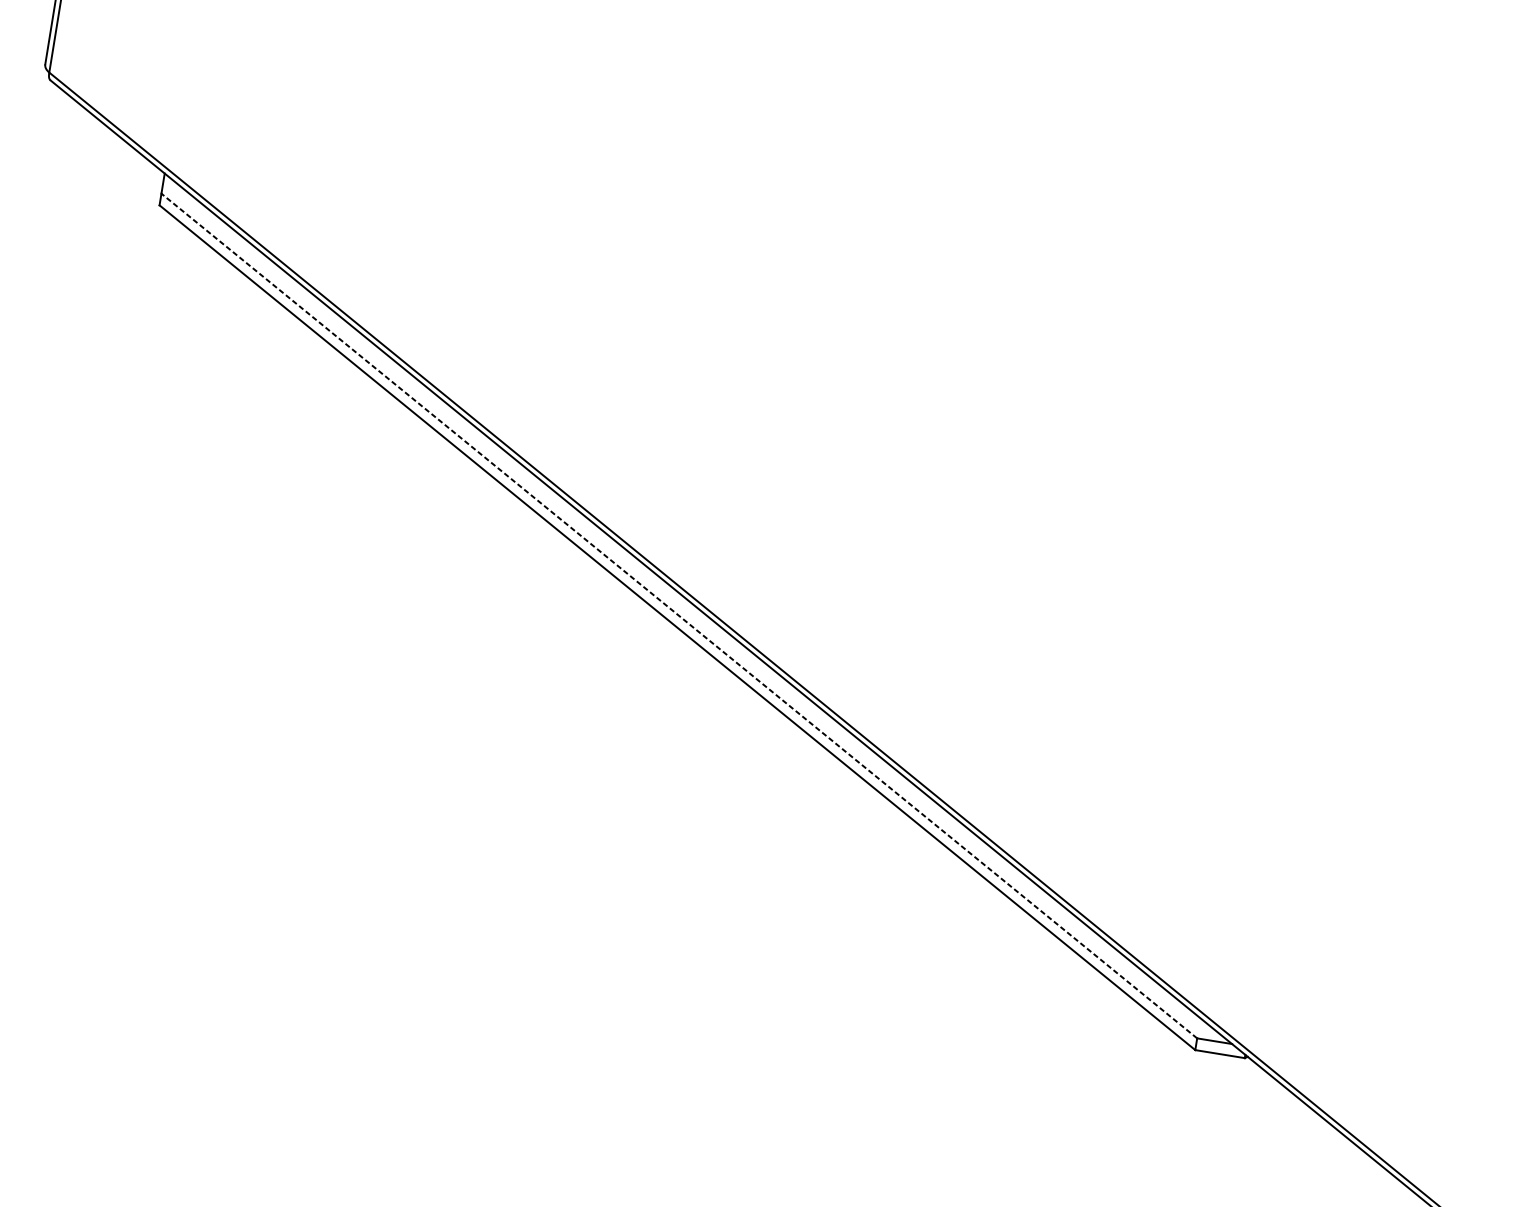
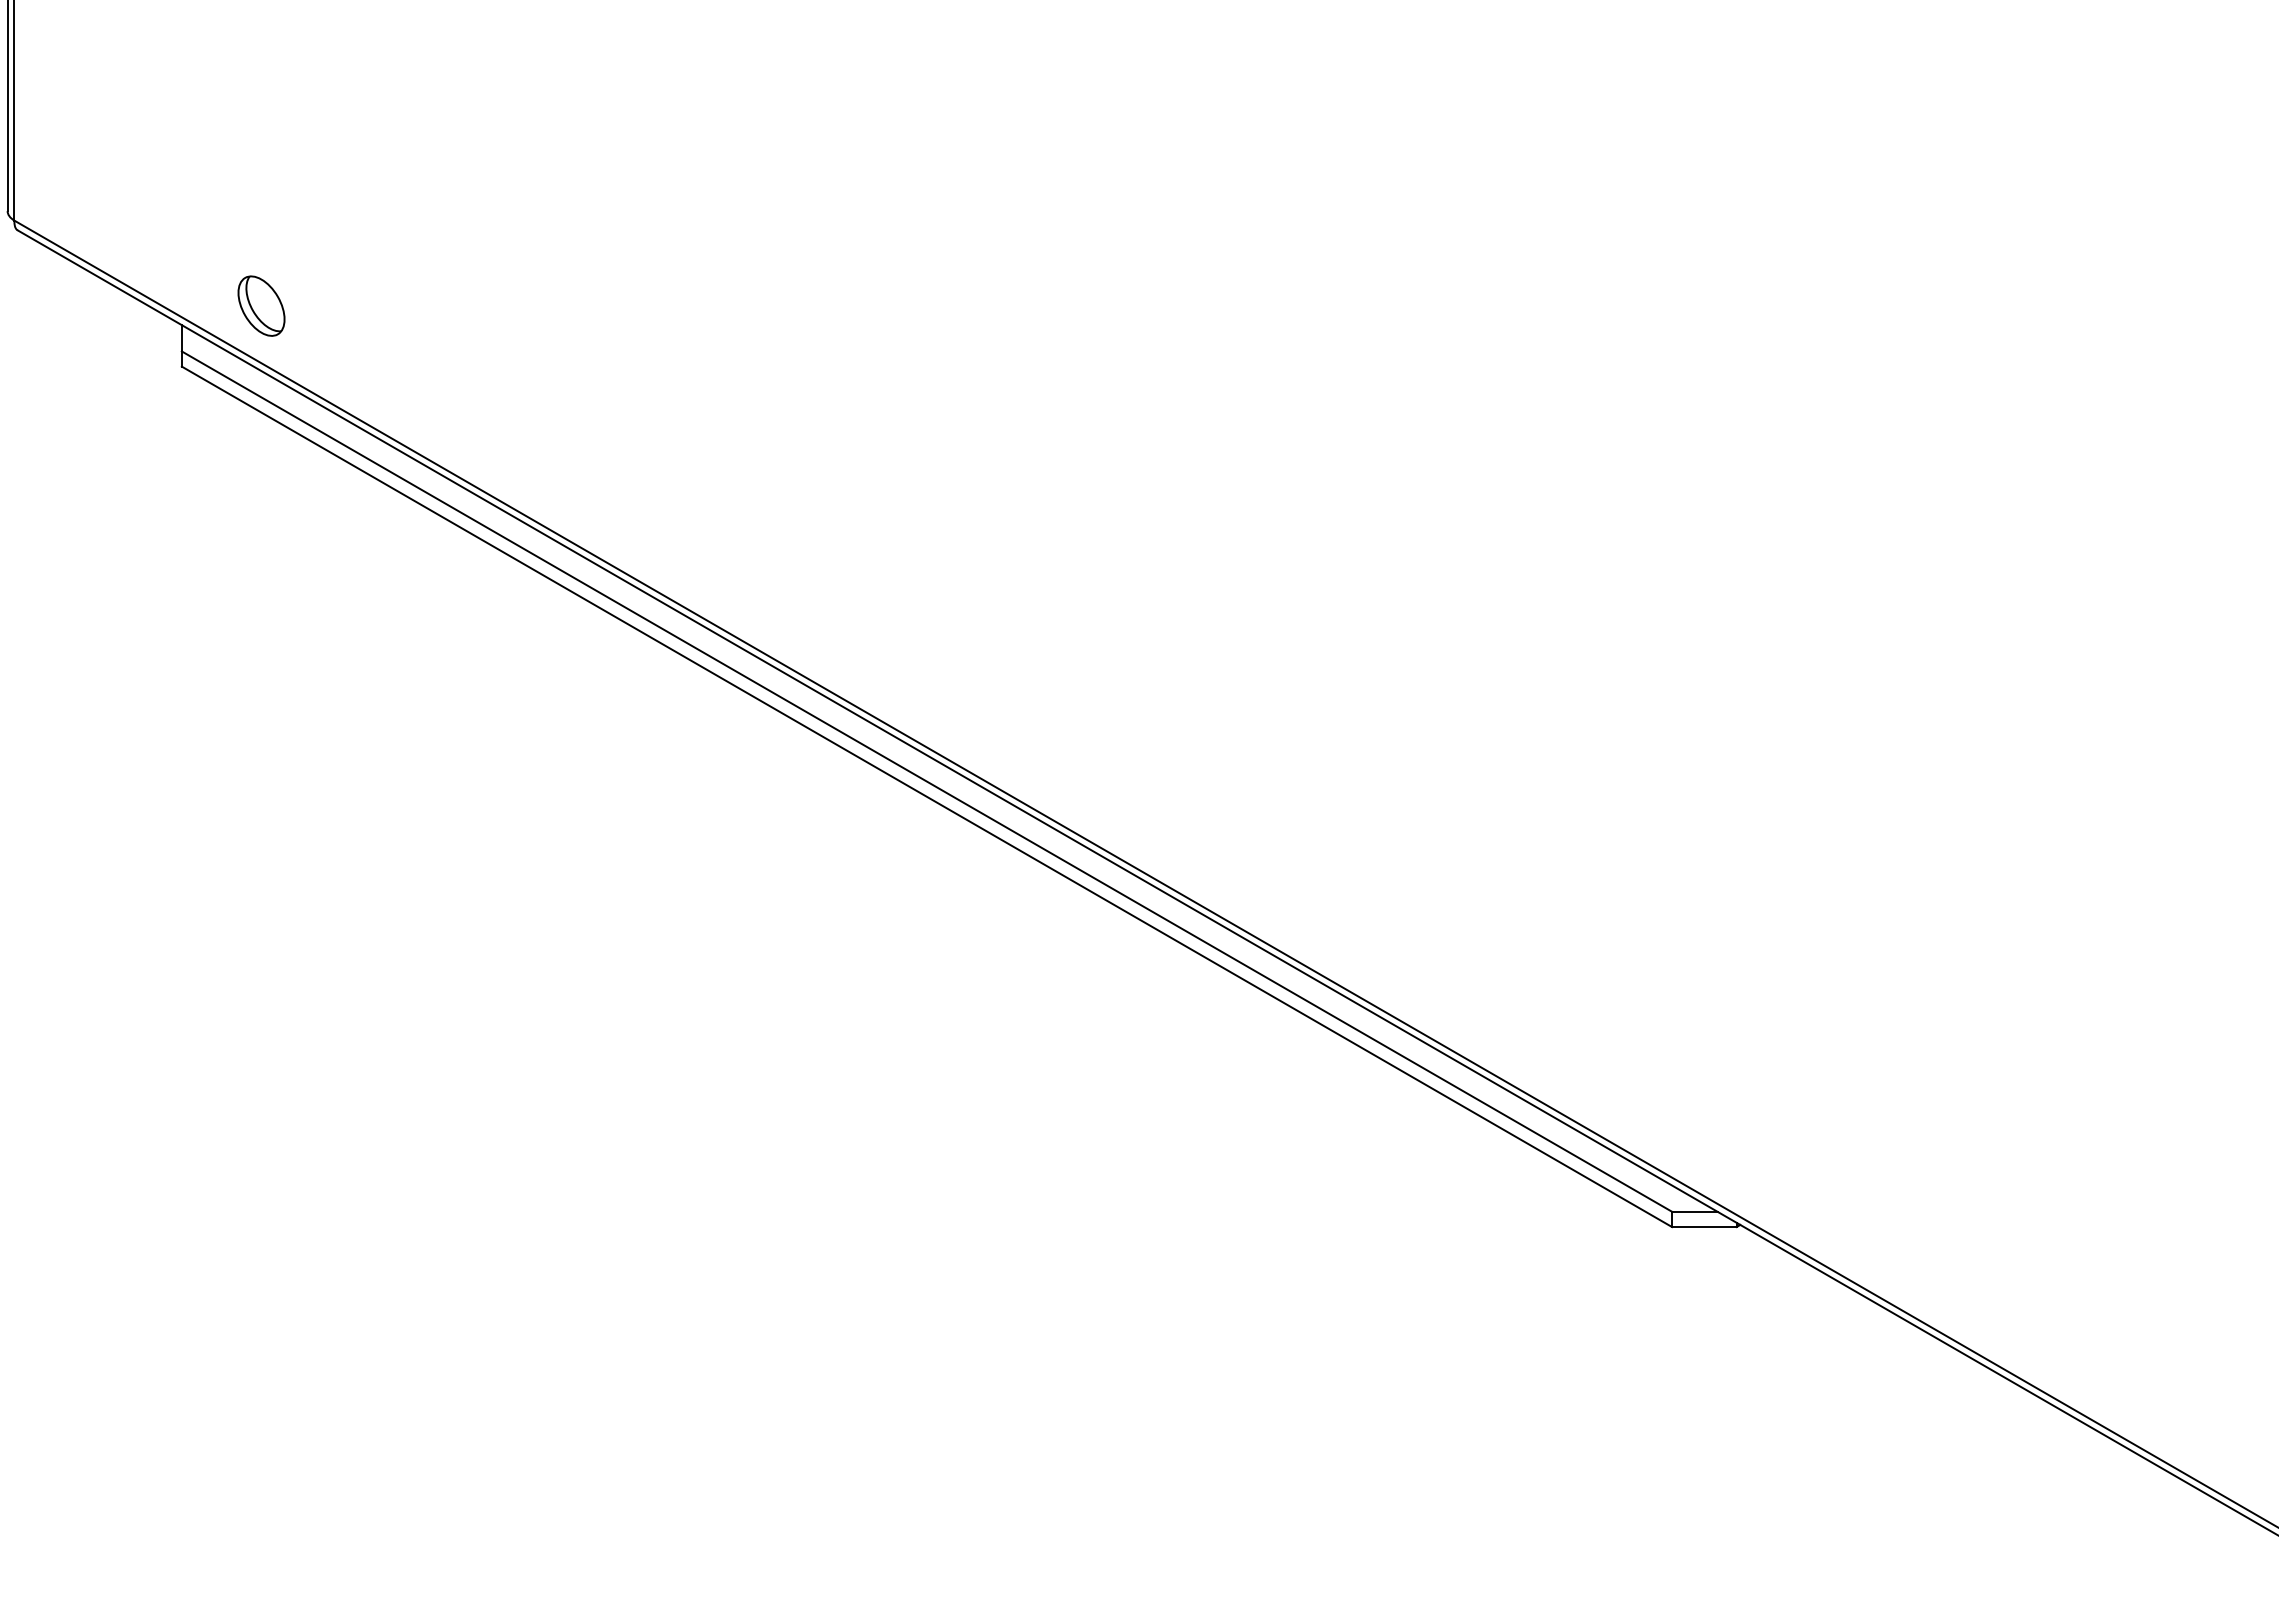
part: (228, 168) -> (261, 305), added
line: (678, 615) -> (926, 781), dashed -> solid

